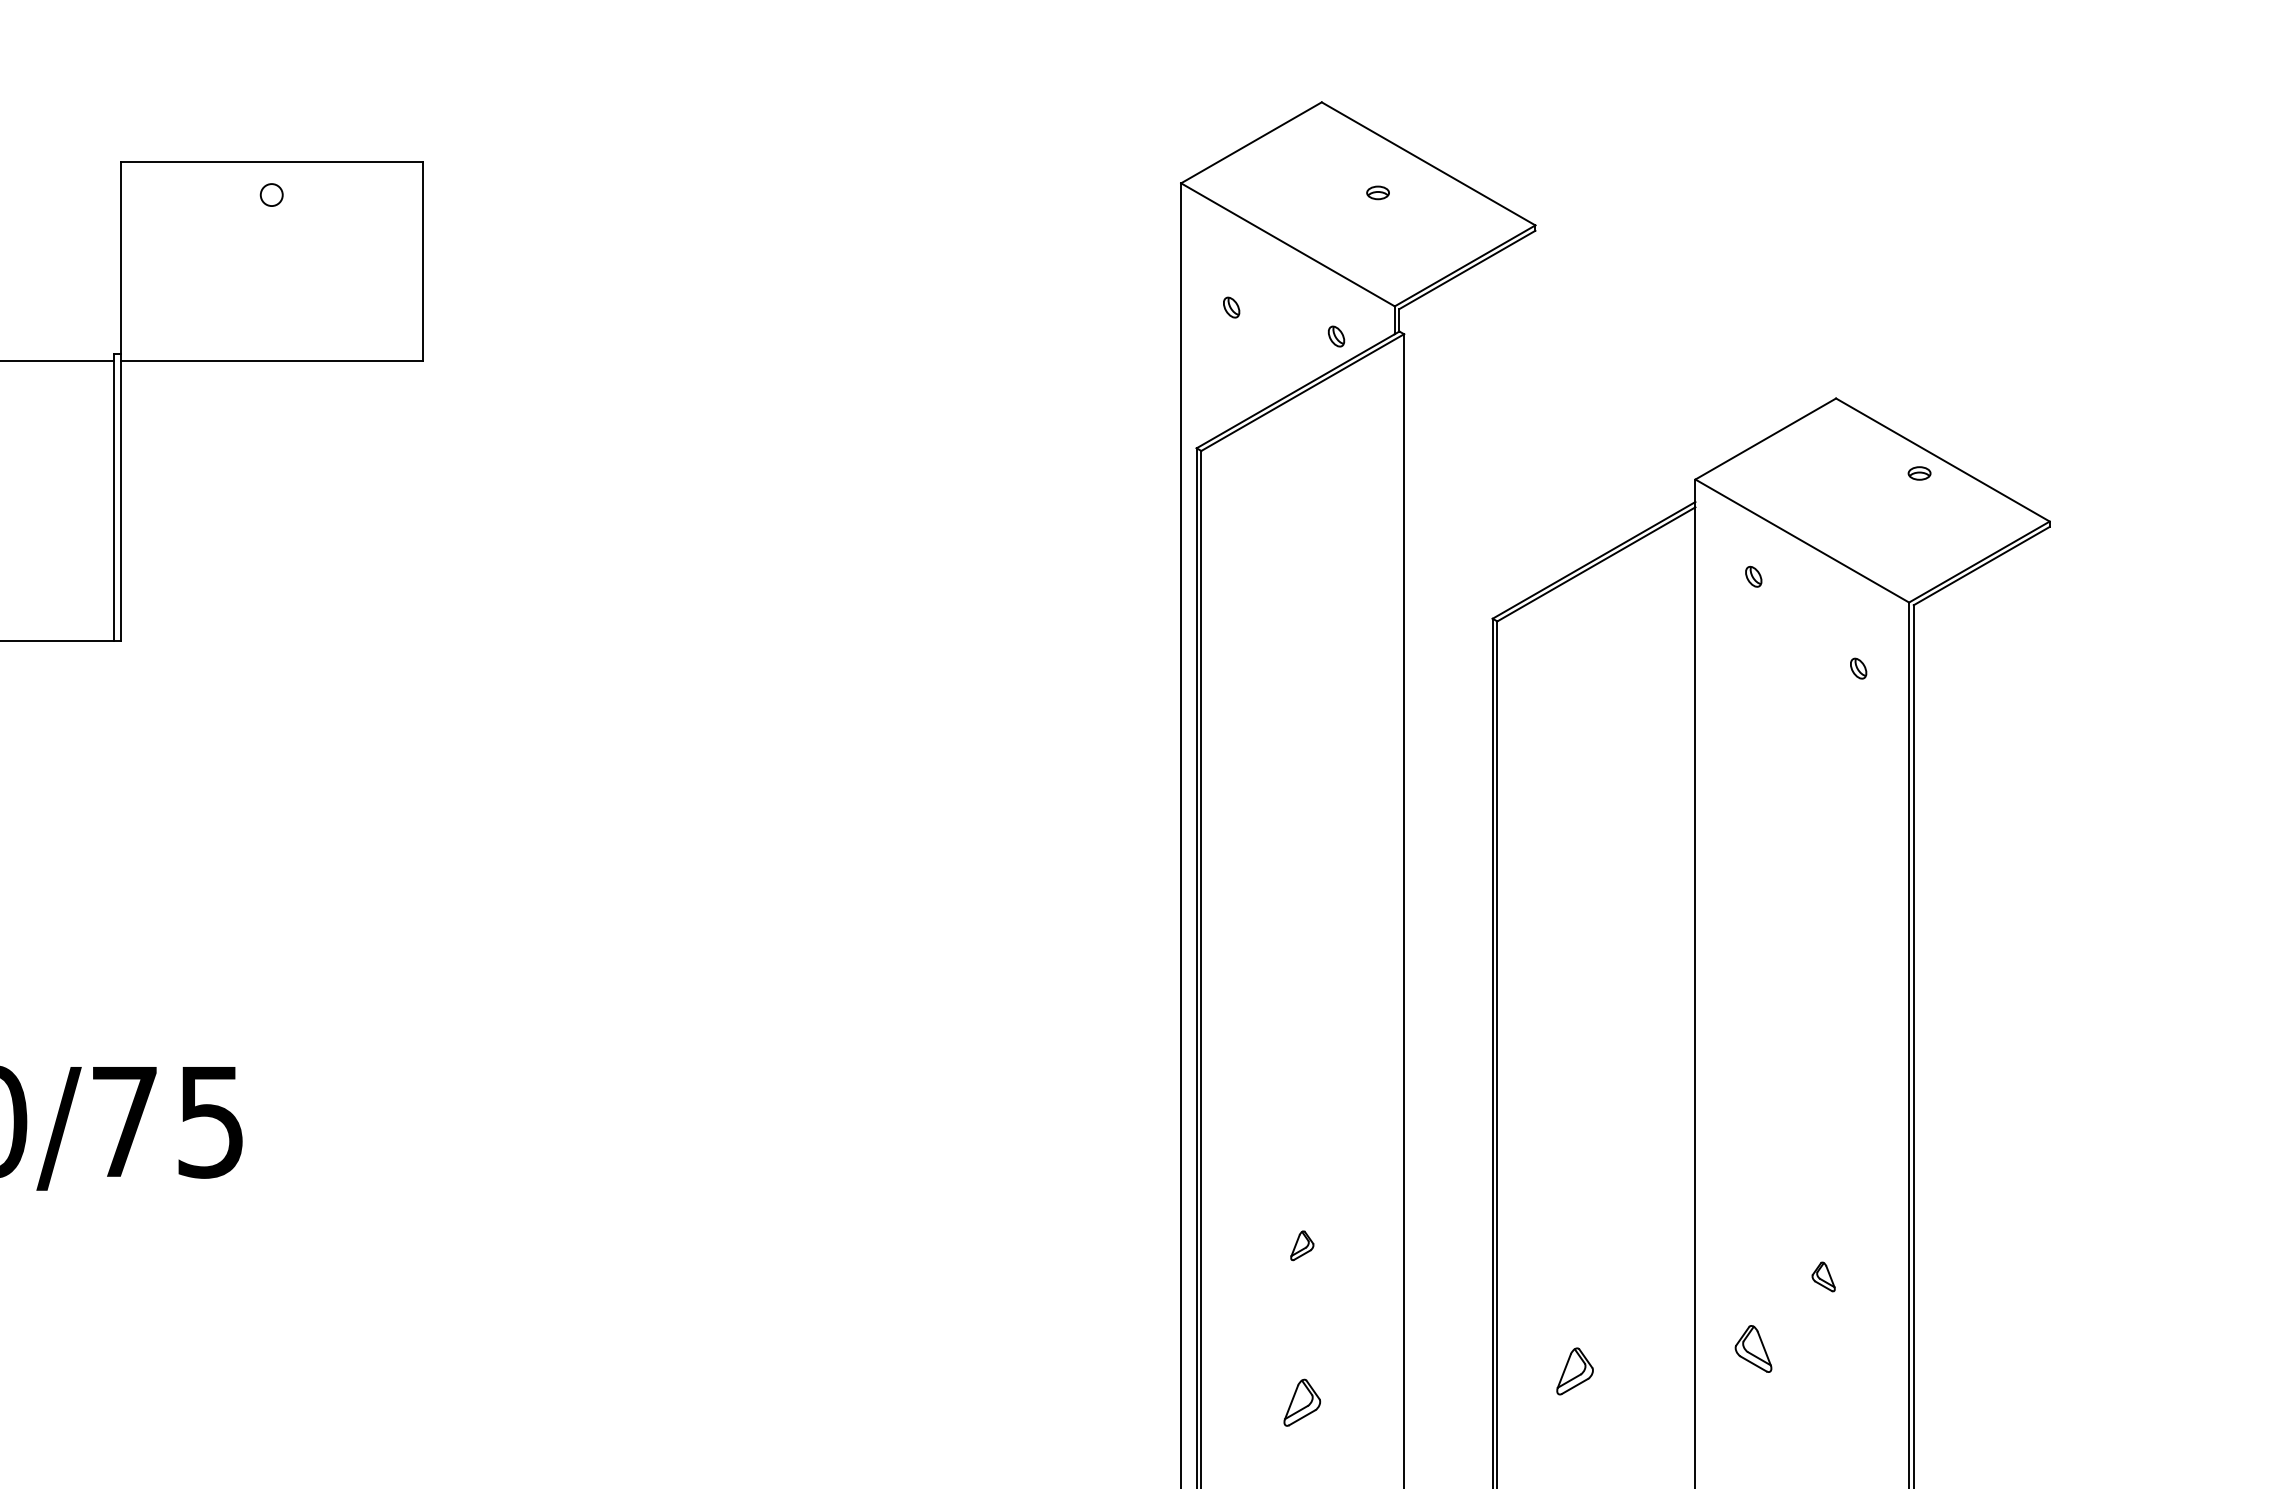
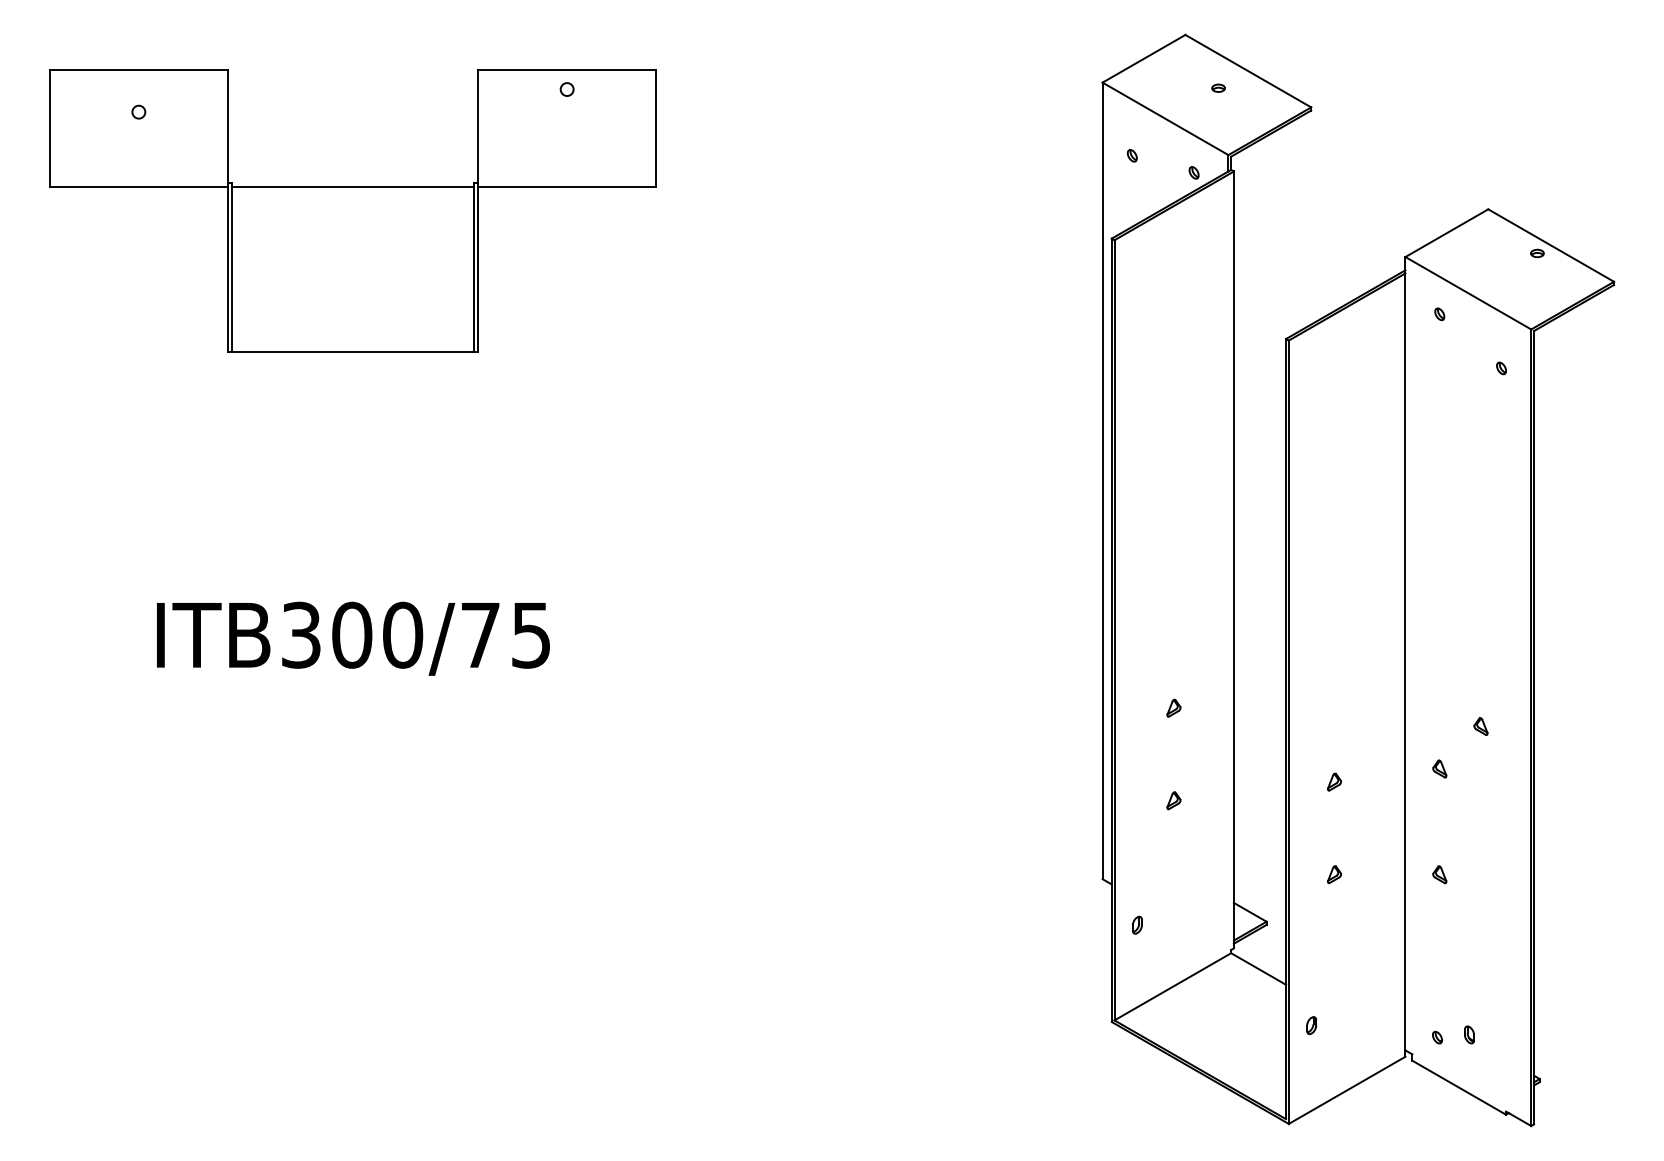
part: (1753, 1348) -> (1439, 768), size x0.62
part: (1574, 1370) -> (1334, 781), size x0.62
part: (1301, 1402) -> (1173, 800), size x0.62

